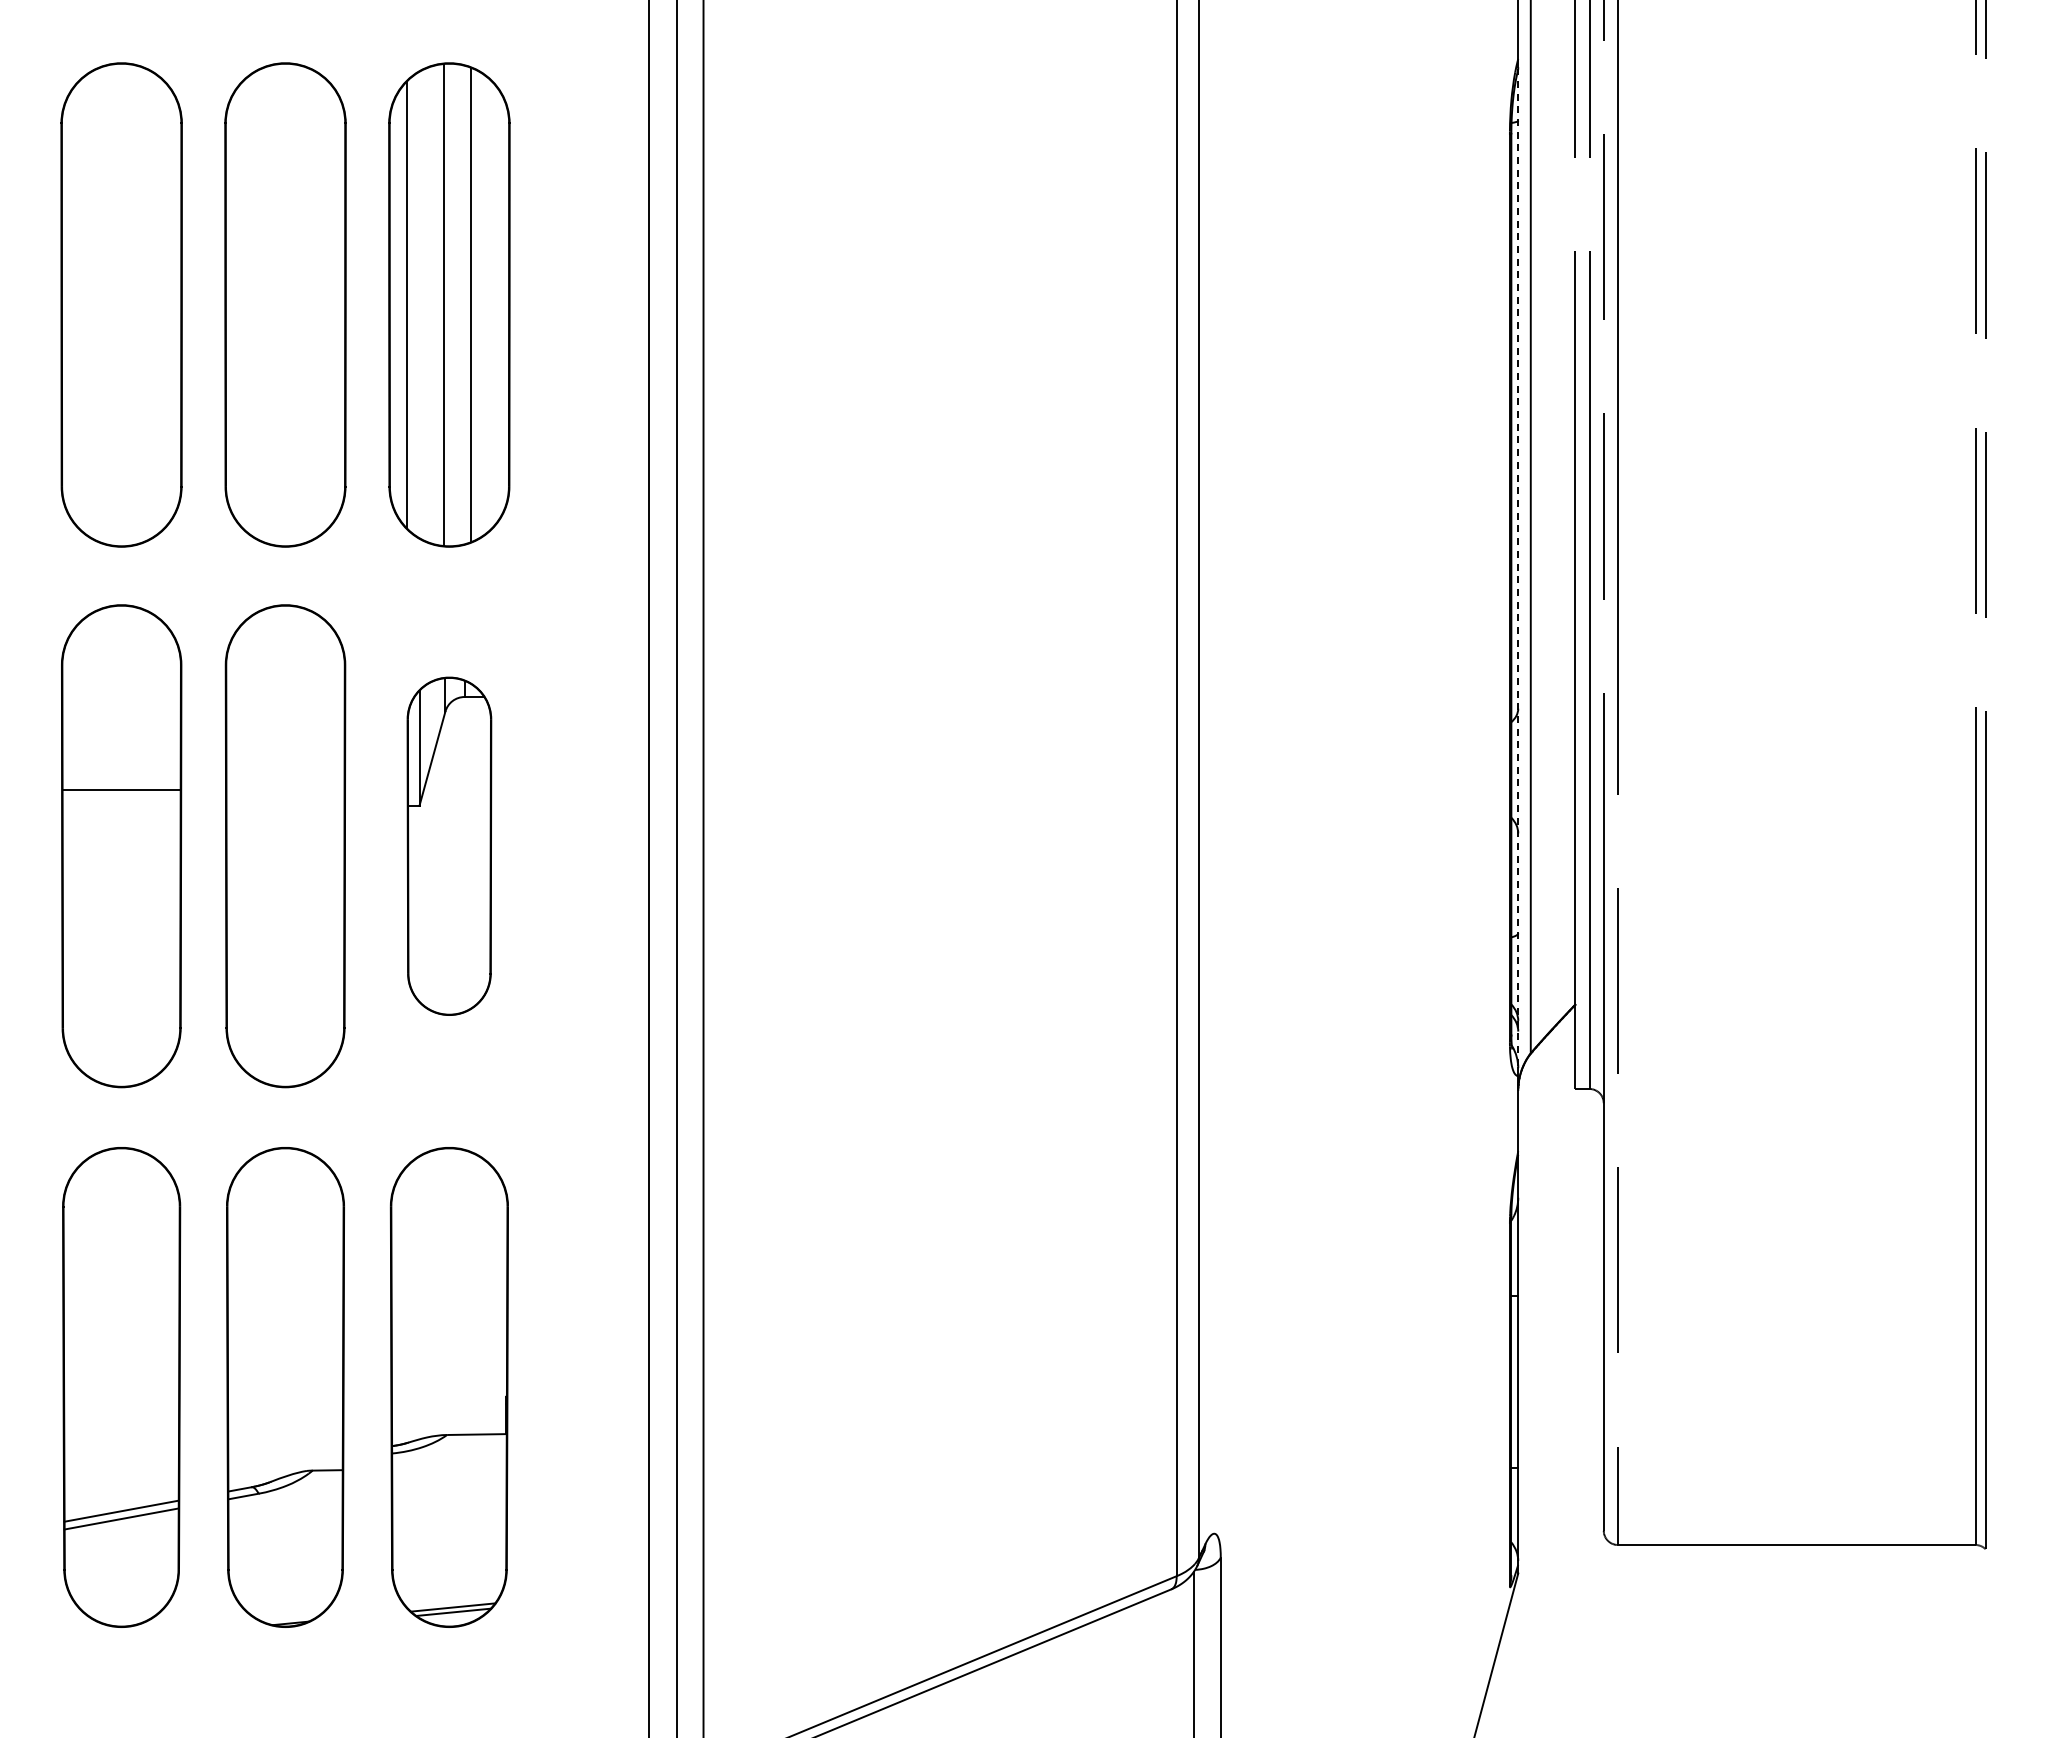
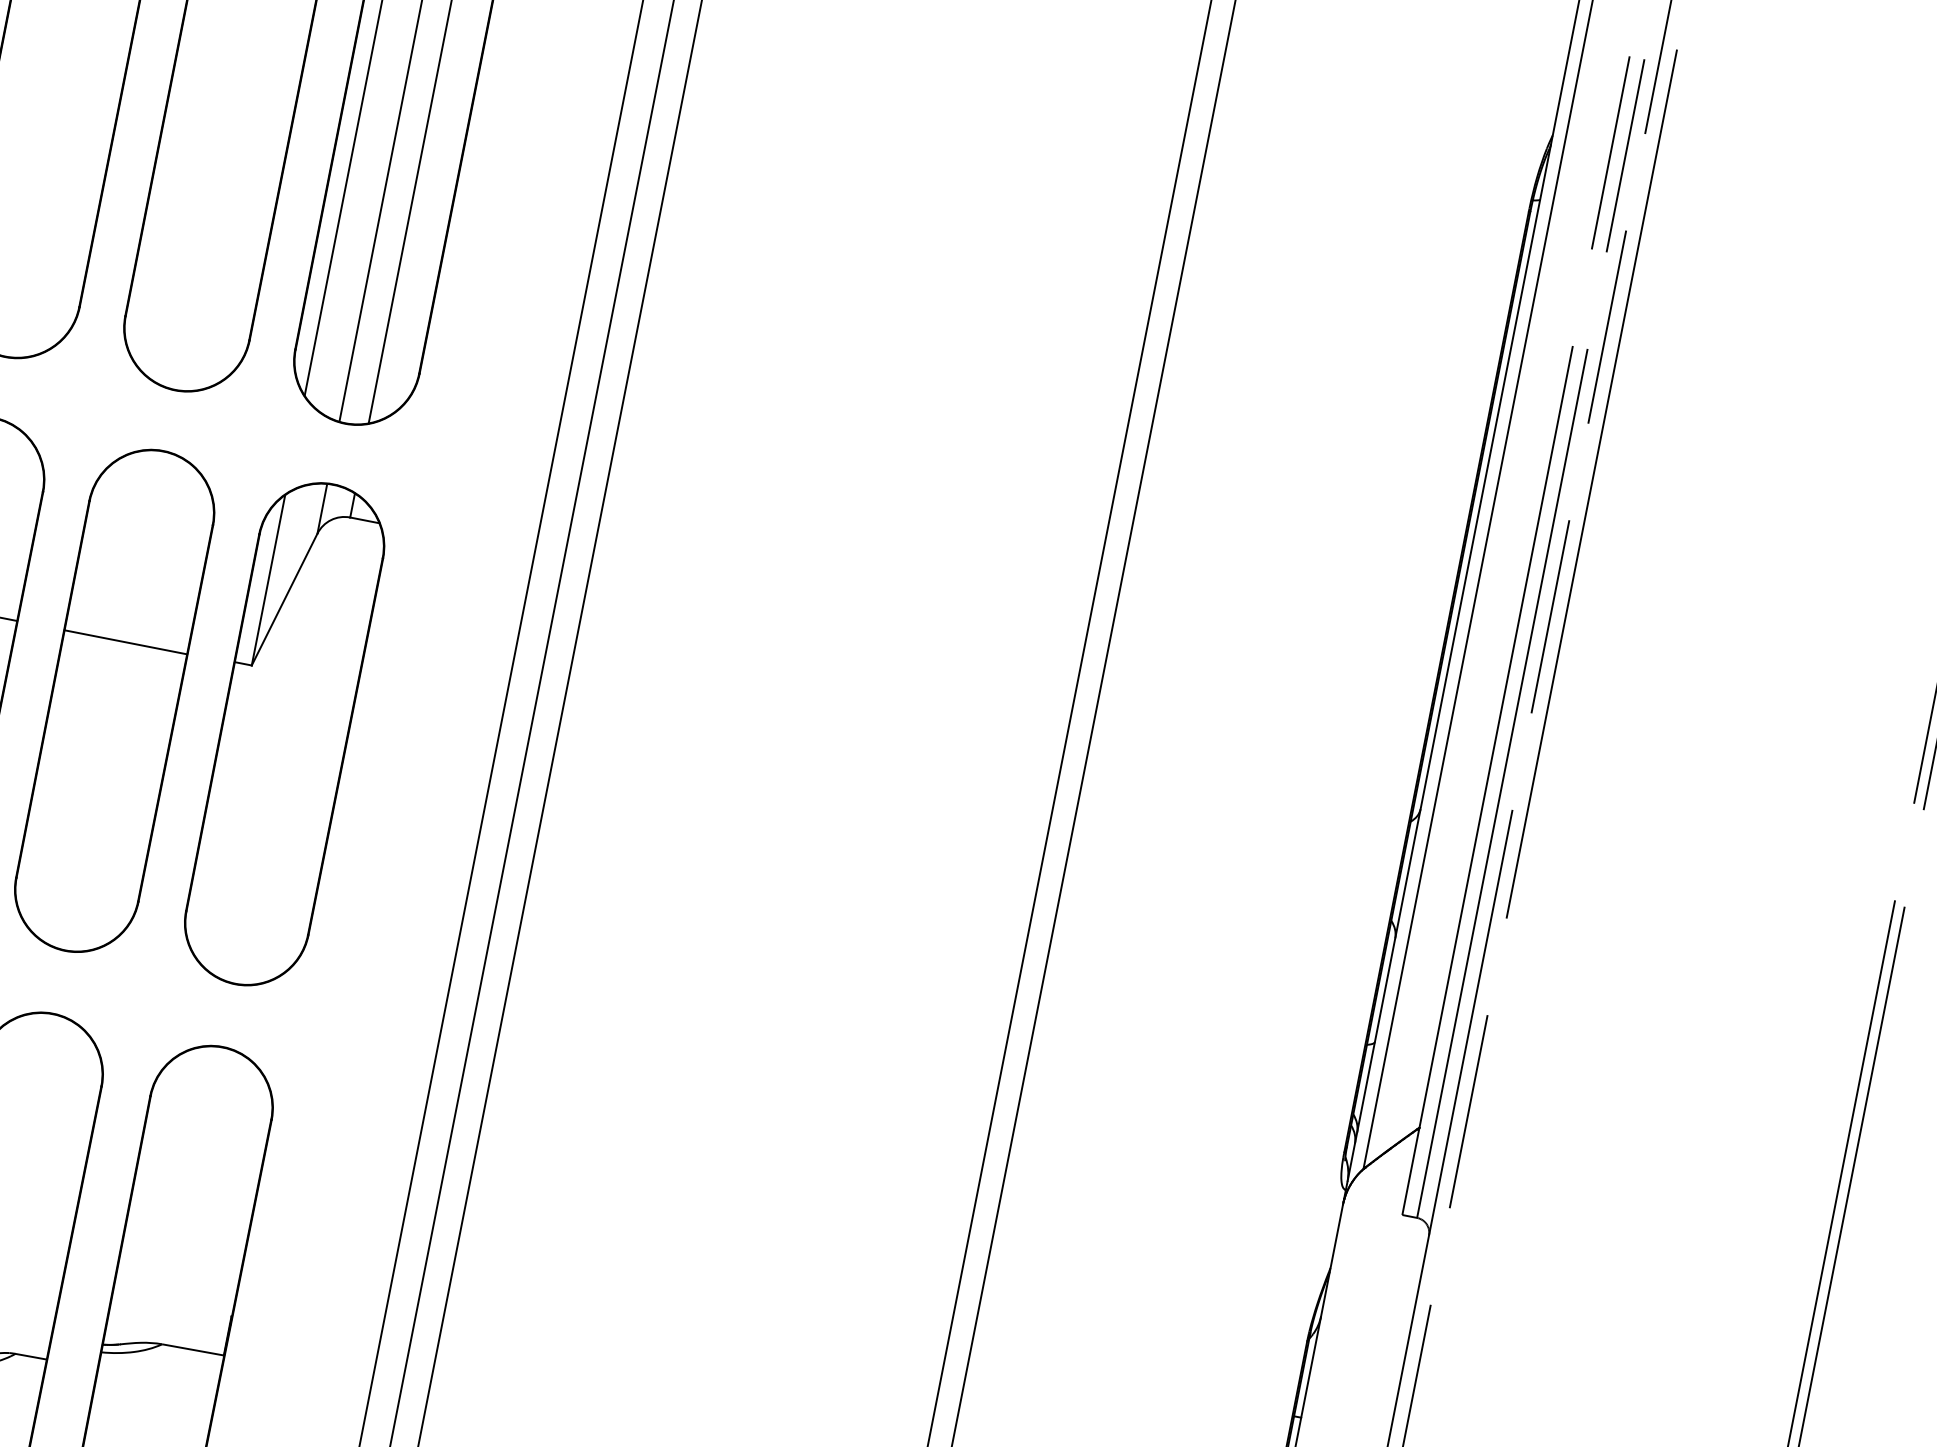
line: (1518, 566) -> (1449, 661), dashed -> solid
line: (285, 789) -> (125, 642), added
part: (449, 846) -> (284, 734), size x1.43

